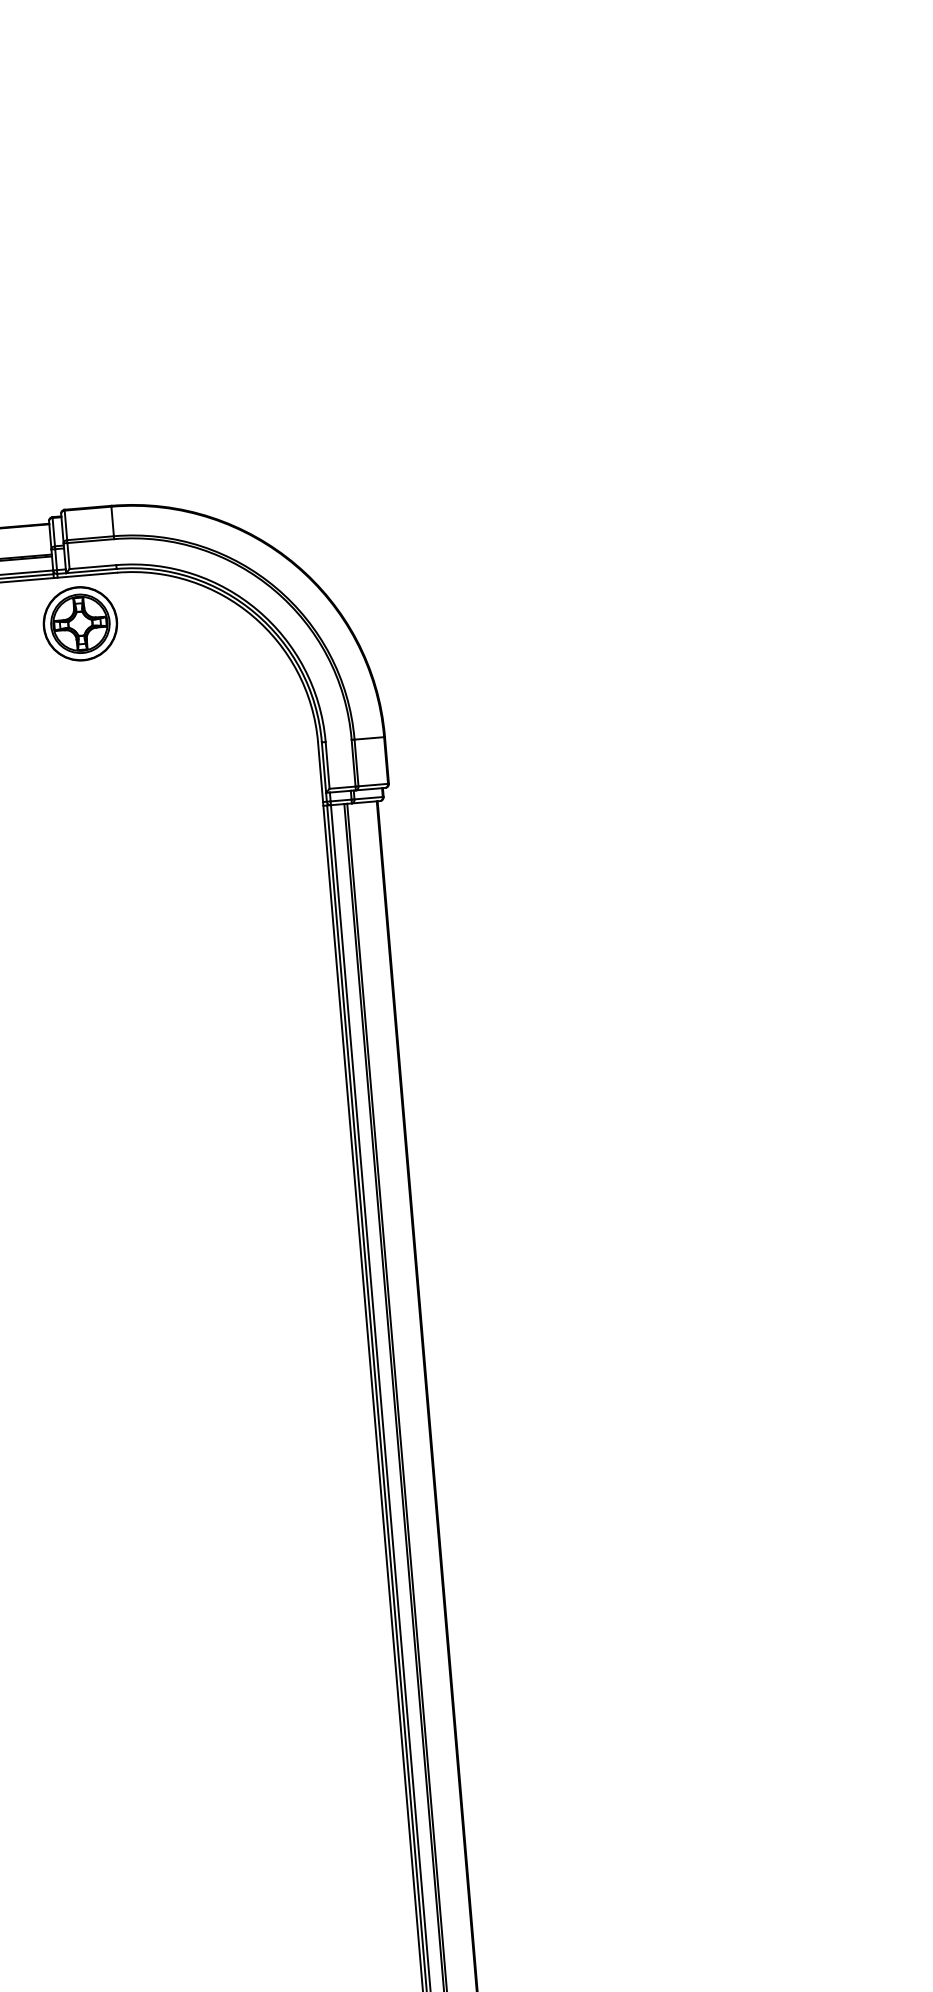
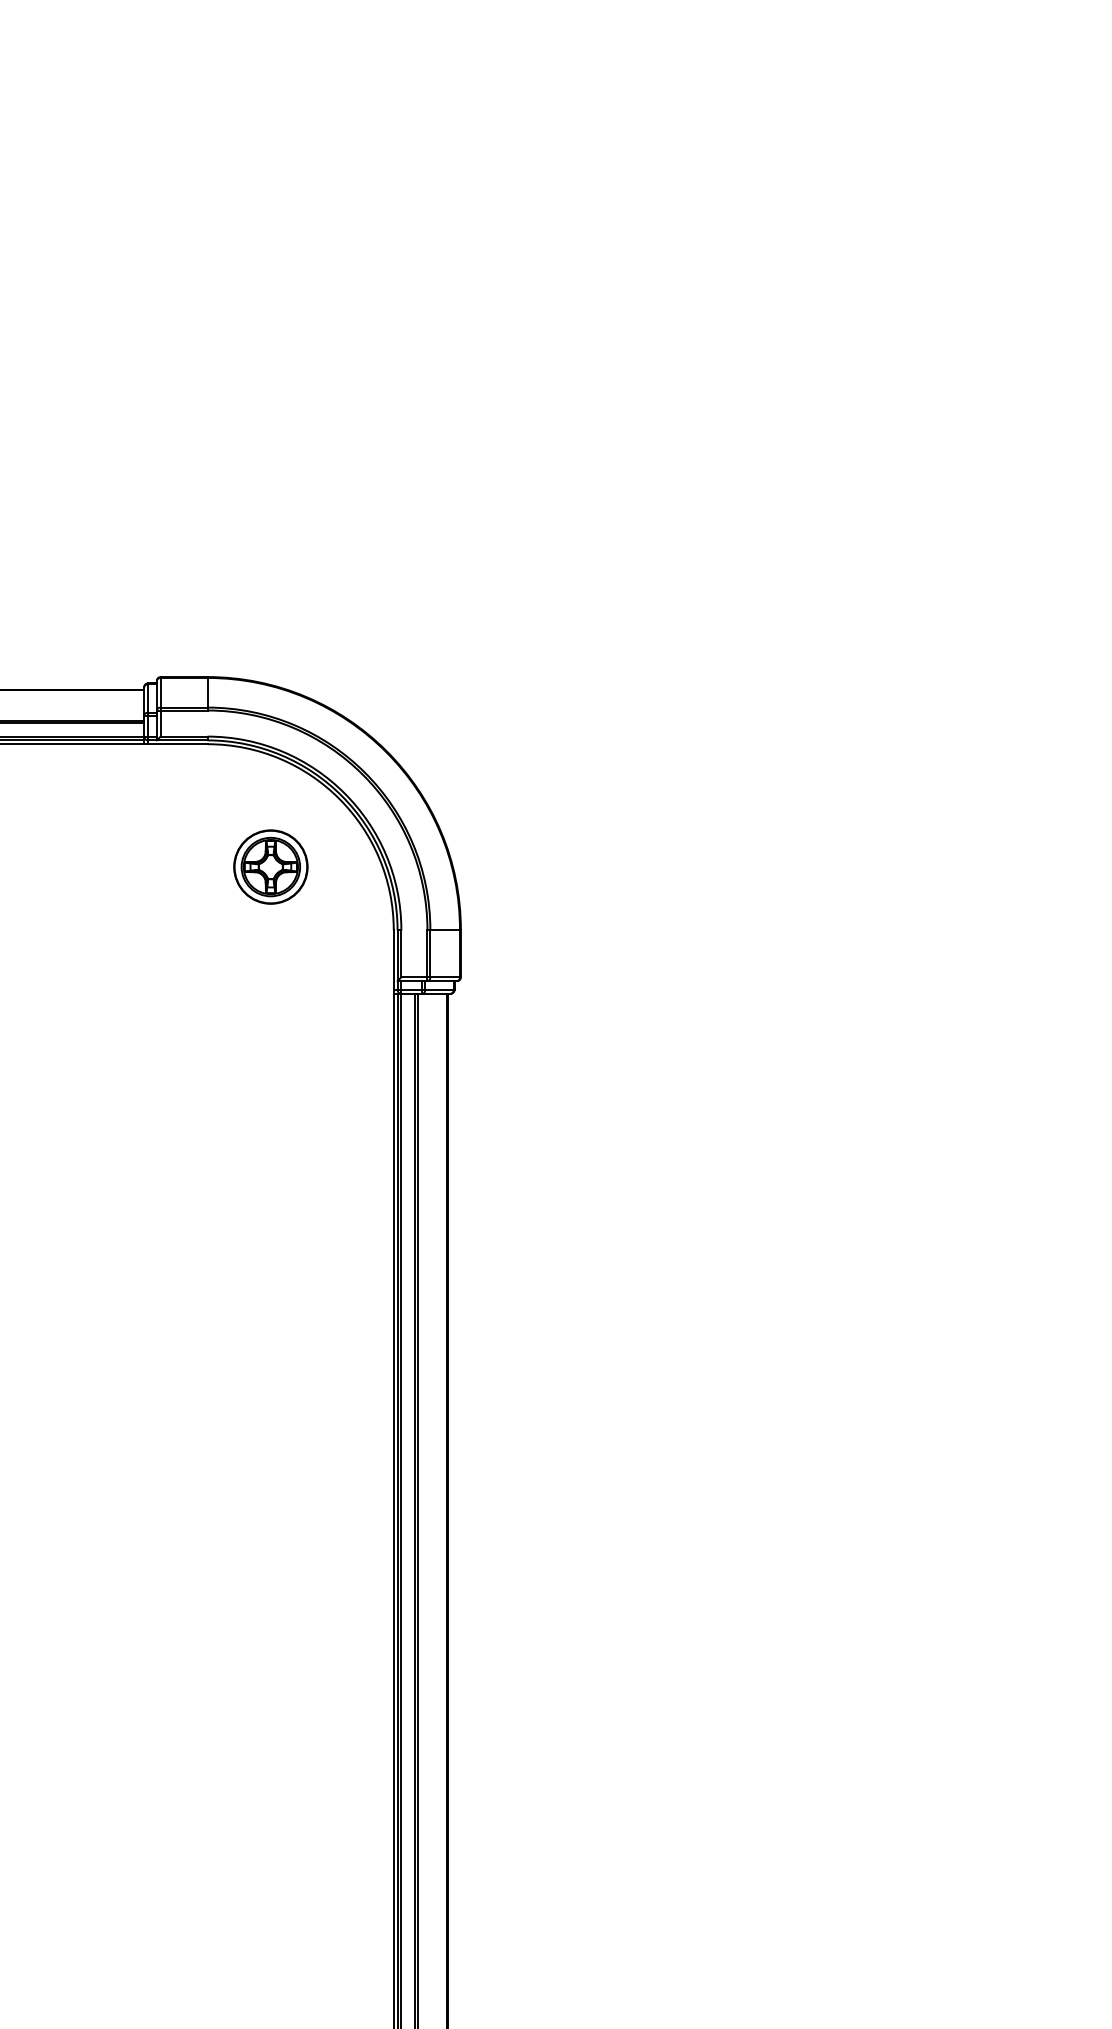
part: (79, 623) -> (270, 866), moved

